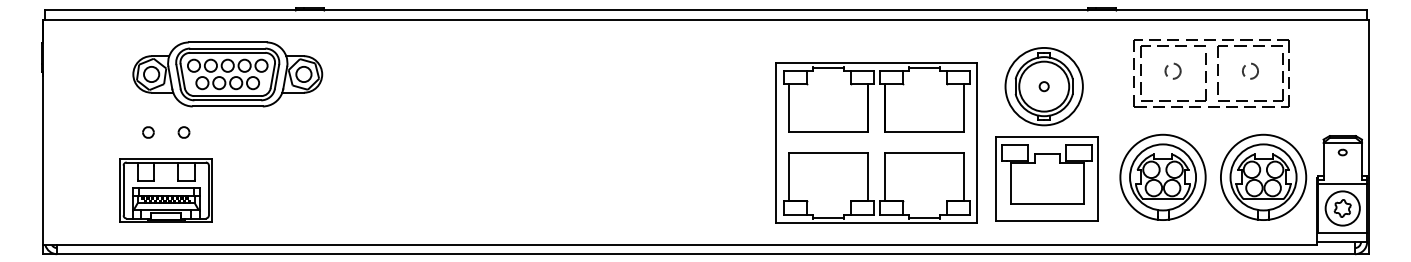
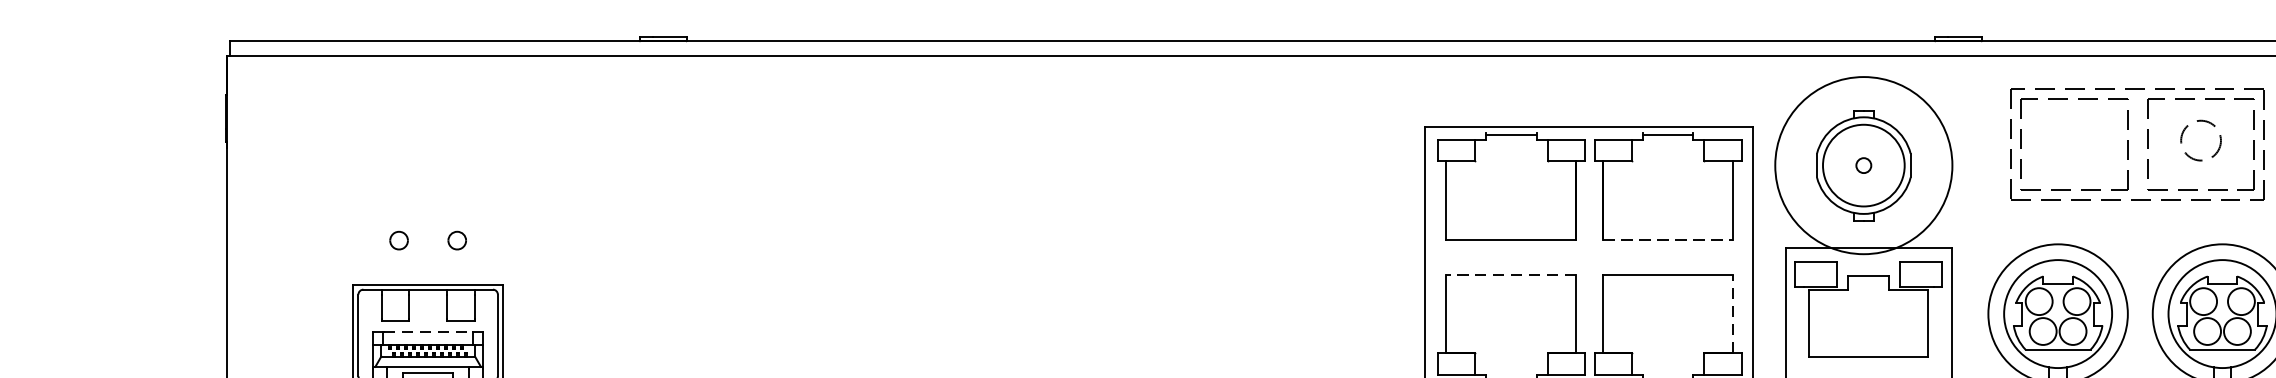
circle: (1172, 70) -> (2073, 139), removed
circle: (1250, 70) -> (2201, 139), size x1.6
part: (227, 74) -> (528, 145), removed
circle: (1043, 86) -> (1862, 165), size x1.4
line: (924, 131) -> (1668, 238), solid -> dashed
line: (828, 153) -> (1511, 274), solid -> dashed
line: (964, 177) -> (1733, 314), solid -> dashed
line: (166, 188) -> (428, 332), solid -> dashed

